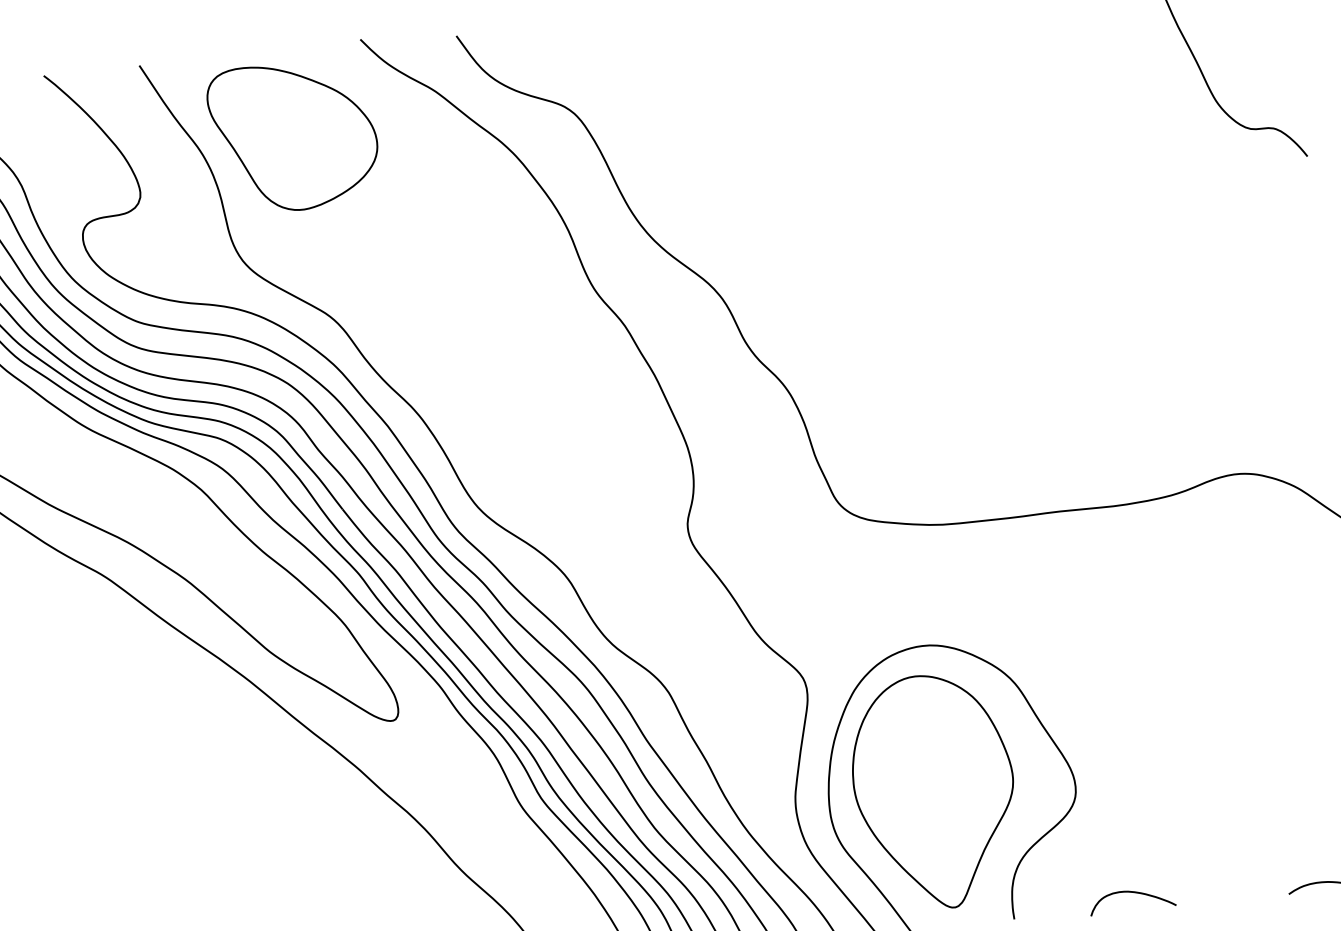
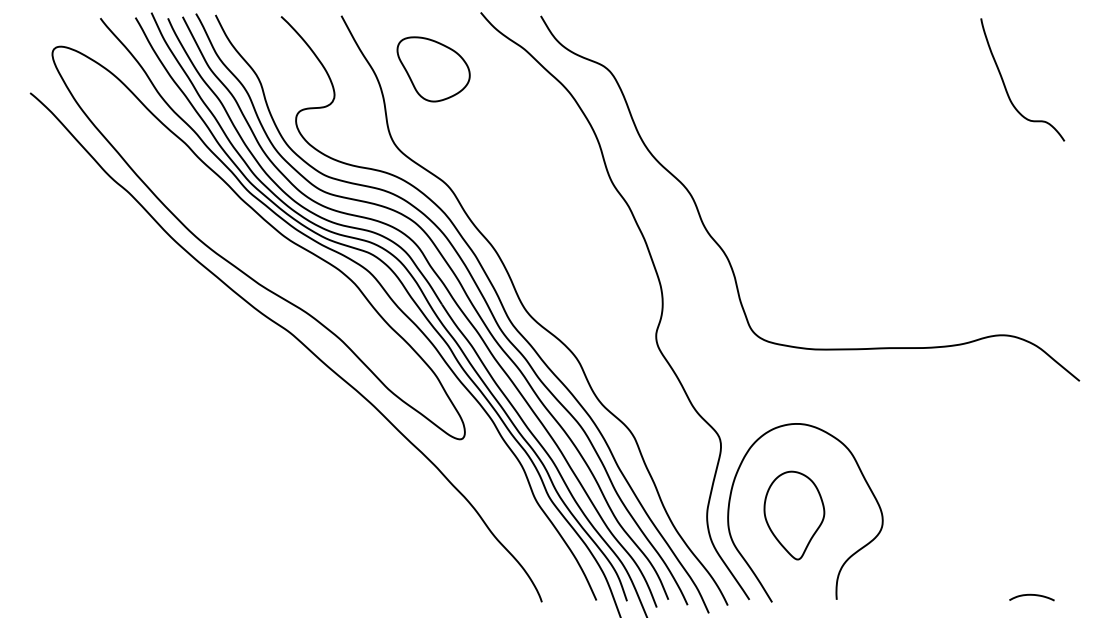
part: (293, 137) -> (433, 69), size x0.7
part: (934, 791) -> (794, 515), size x0.6
curve: (1131, 893) -> (911, 590), removed

